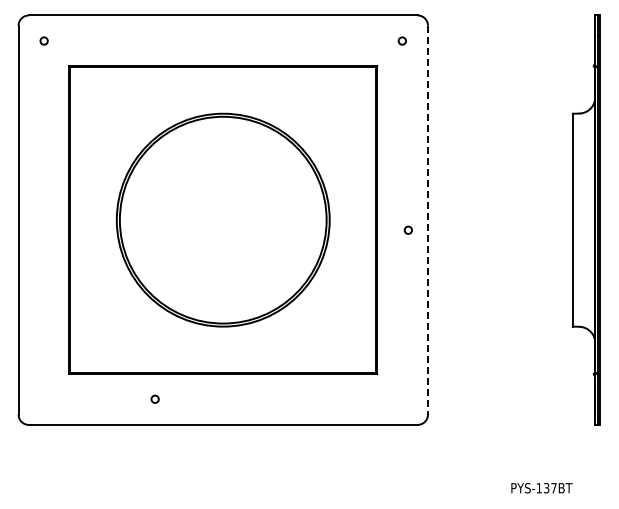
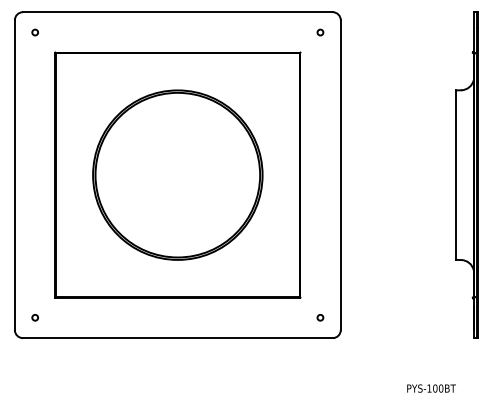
line: (427, 220) -> (340, 175), dashed -> solid
circle: (407, 229) -> (319, 317), moved
circle: (154, 398) -> (34, 317), moved
text: (549, 488) -> (437, 388), PYS-137BT -> PYS-100BT

